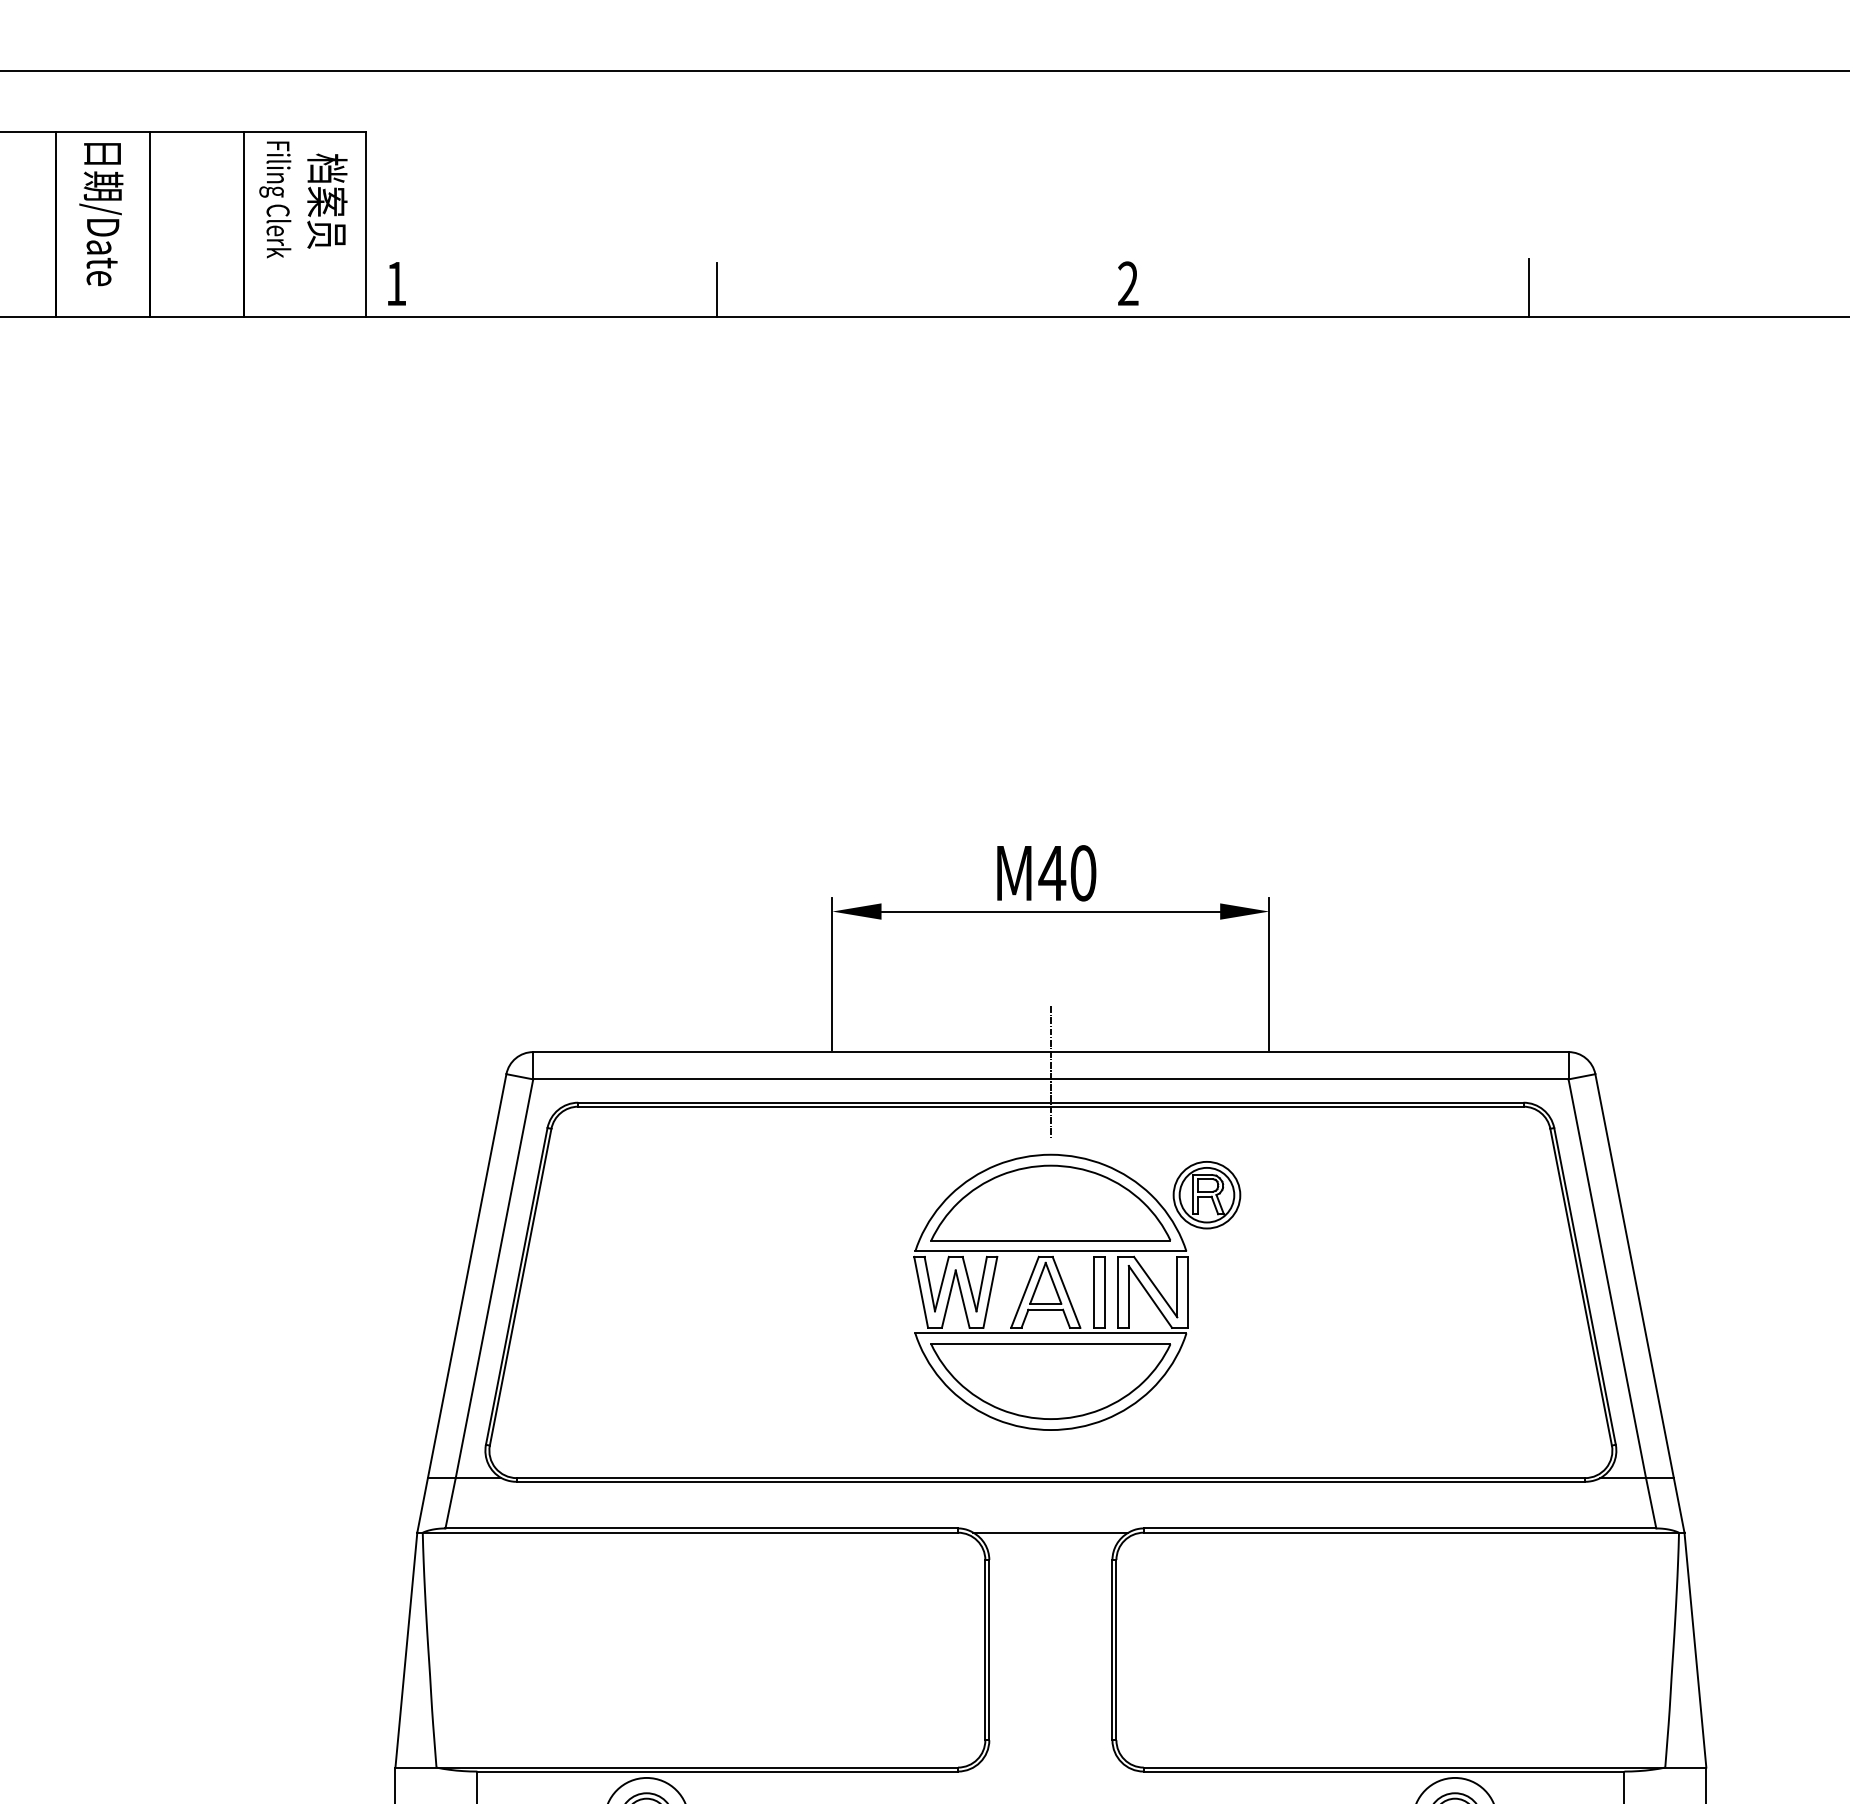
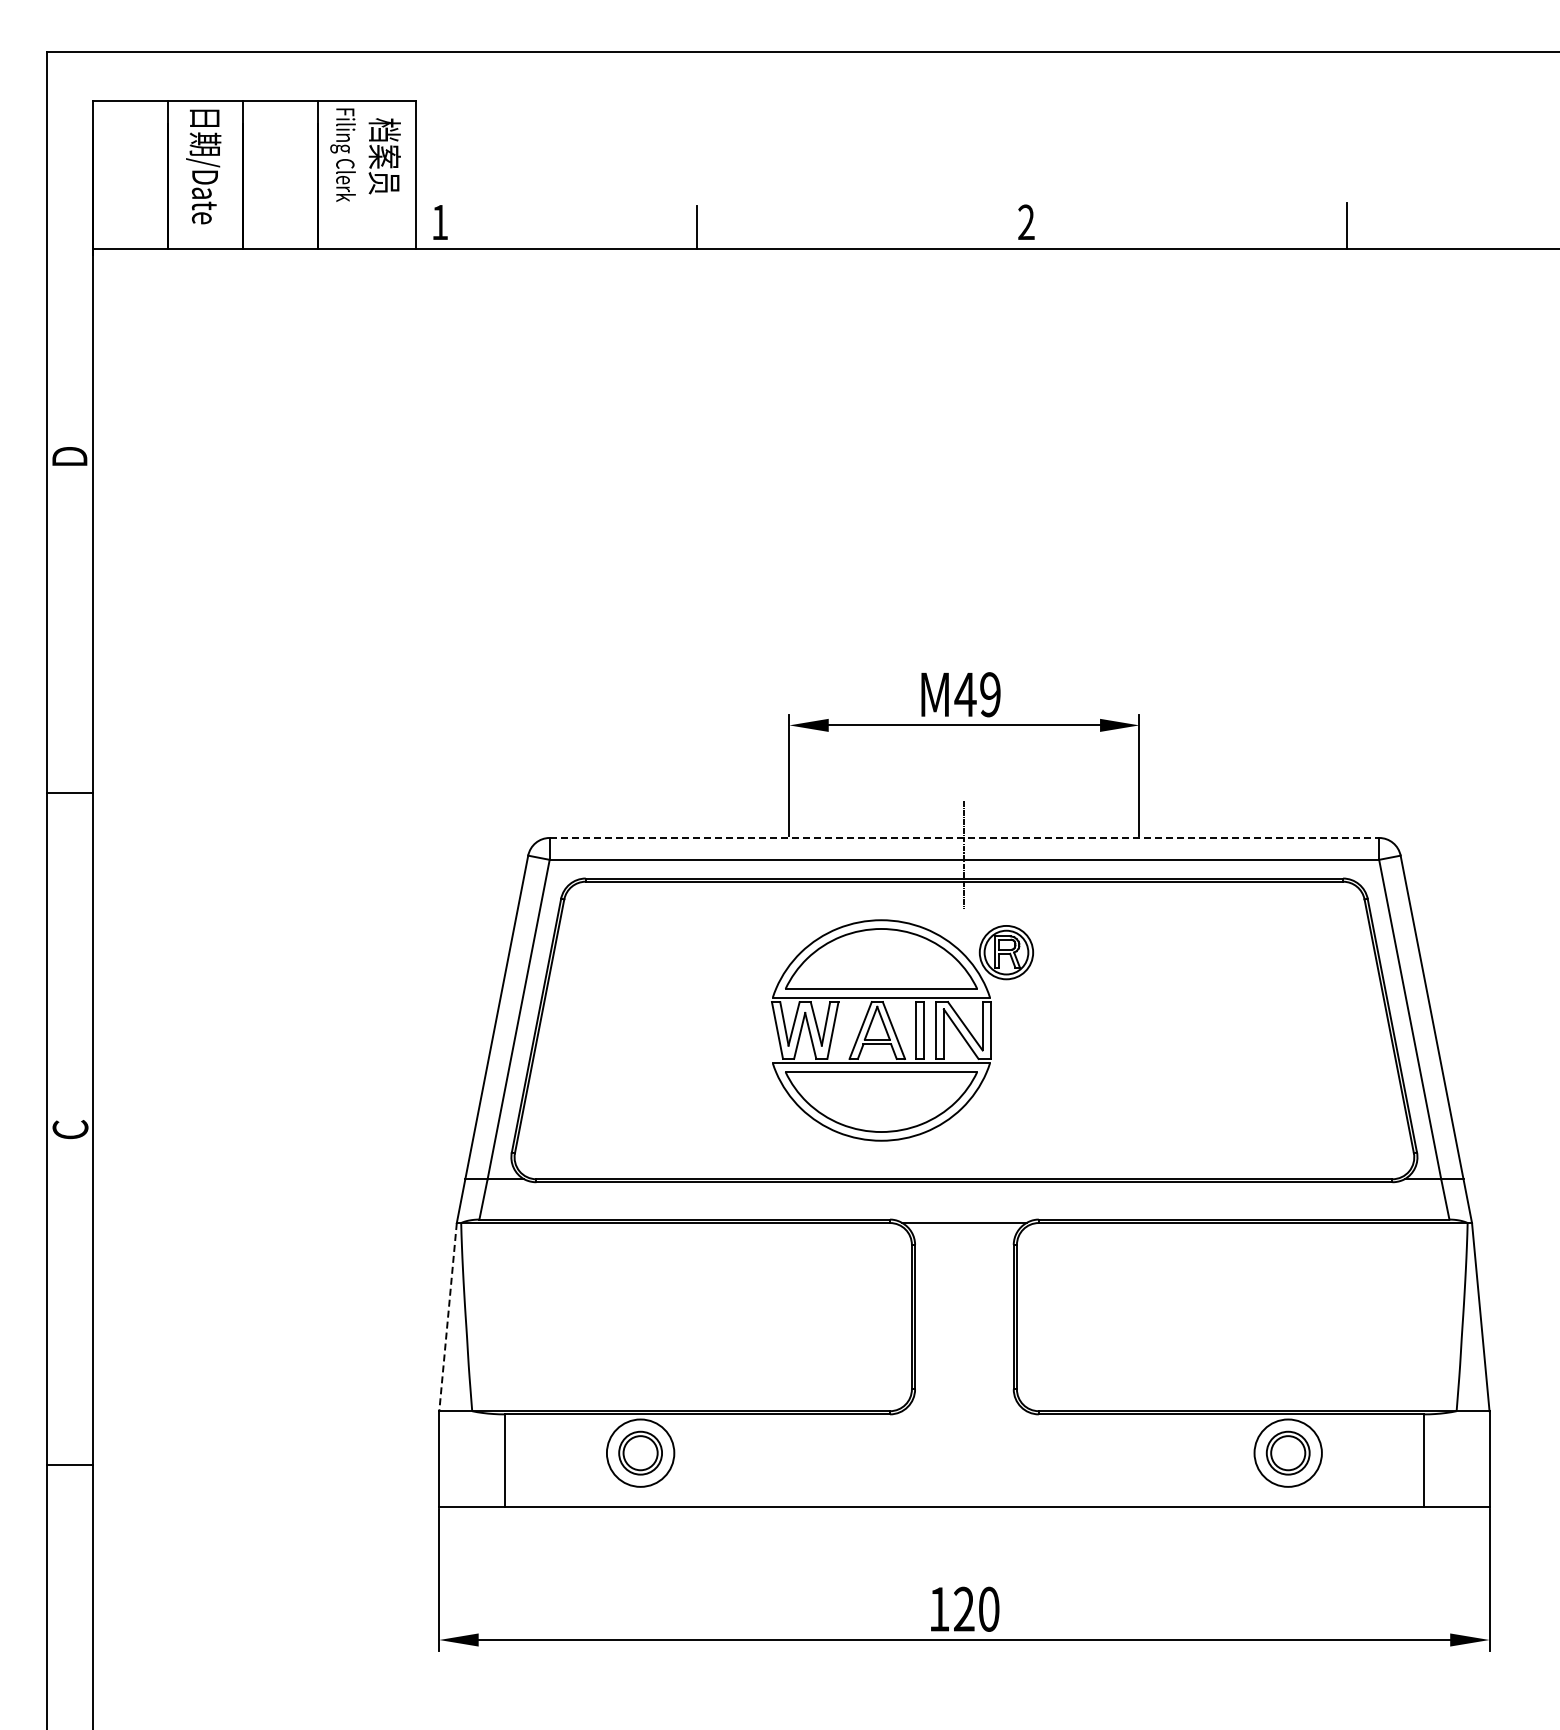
text: (1083, 873) -> (990, 694), M40 -> M49
line: (1050, 1051) -> (964, 837), solid -> dashed
part: (1069, 1296) -> (896, 1033), moved
line: (406, 1650) -> (448, 1317), solid -> dashed

